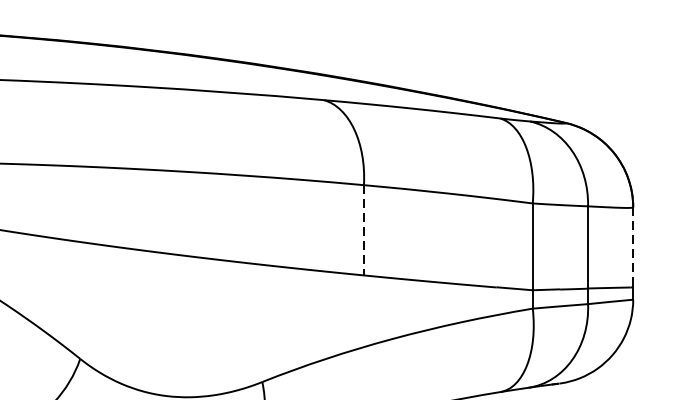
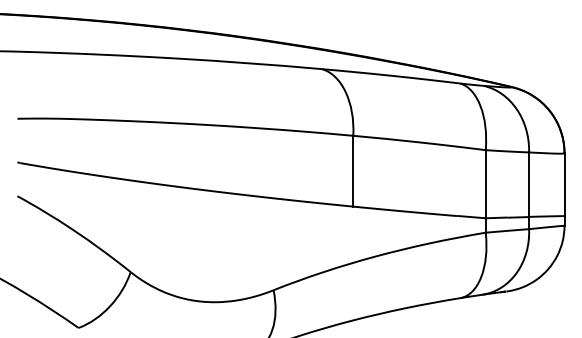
line: (364, 230) -> (353, 171), dashed -> solid
line: (633, 248) -> (564, 185), dashed -> solid

